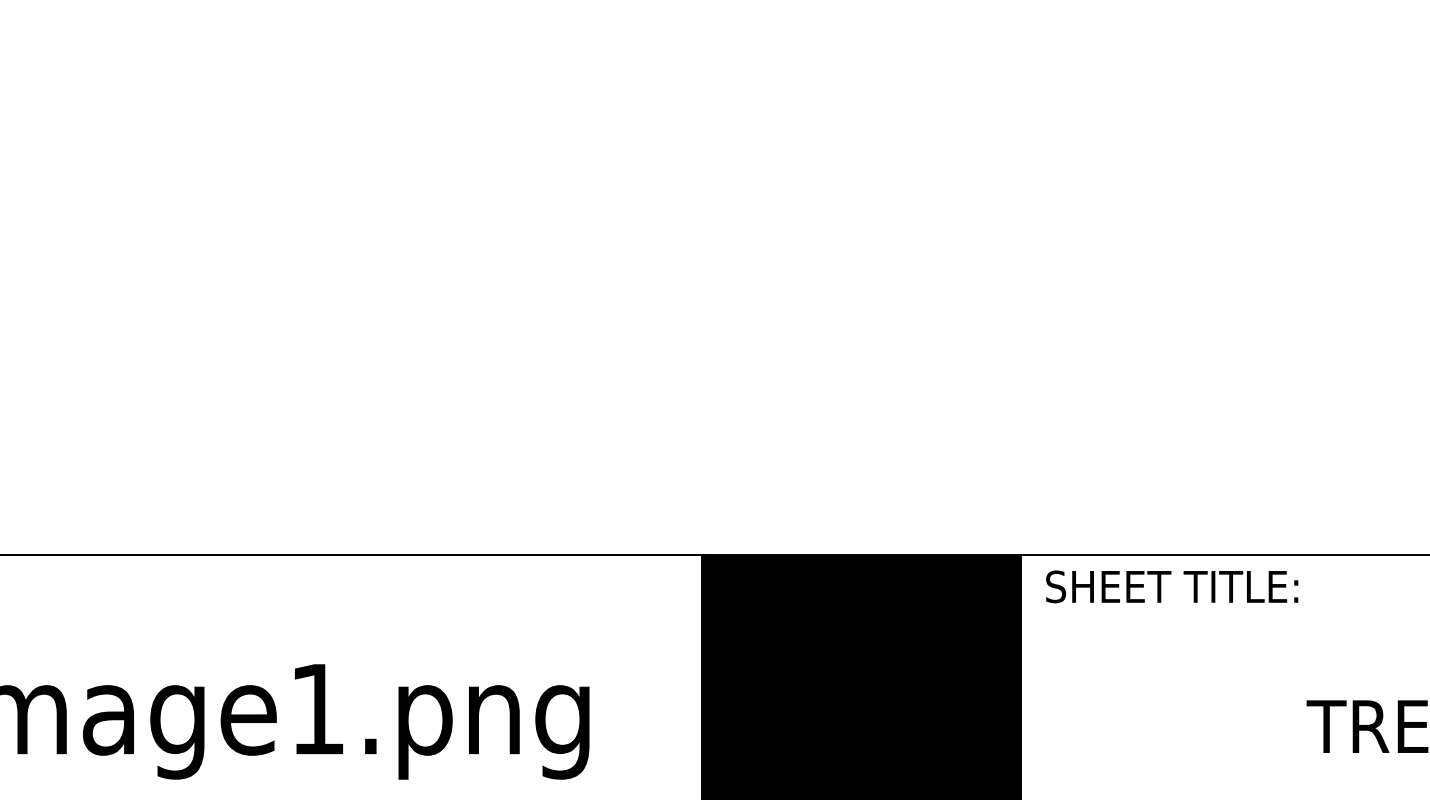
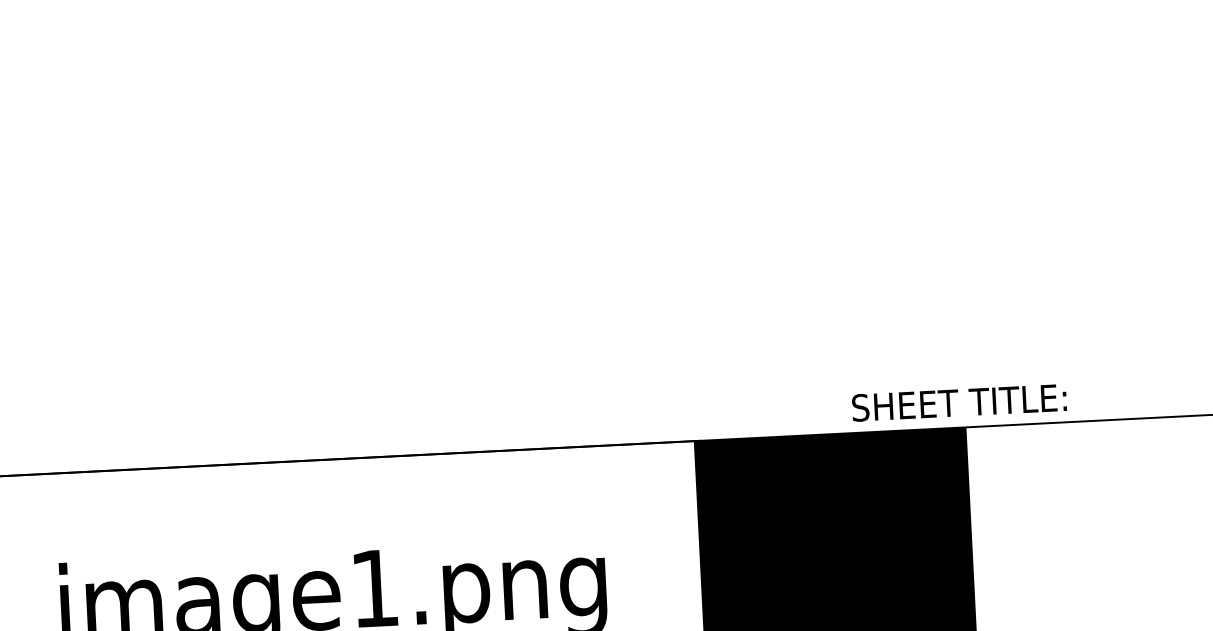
text: (1172, 586) -> (959, 402), moved

